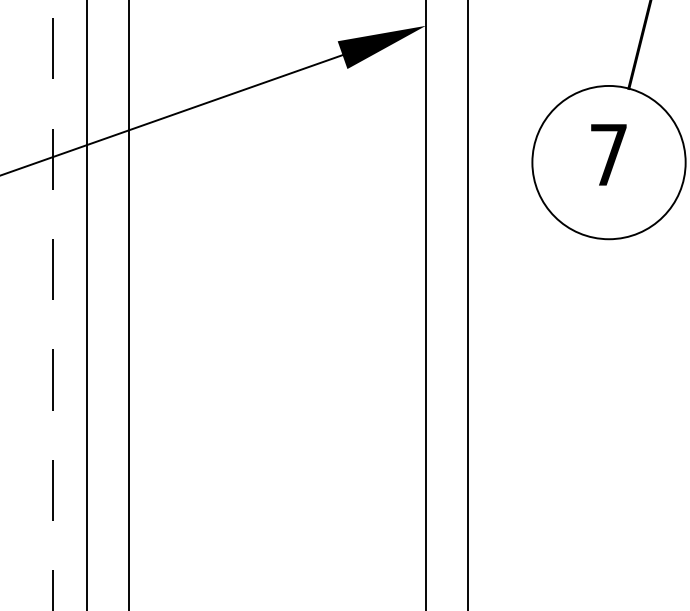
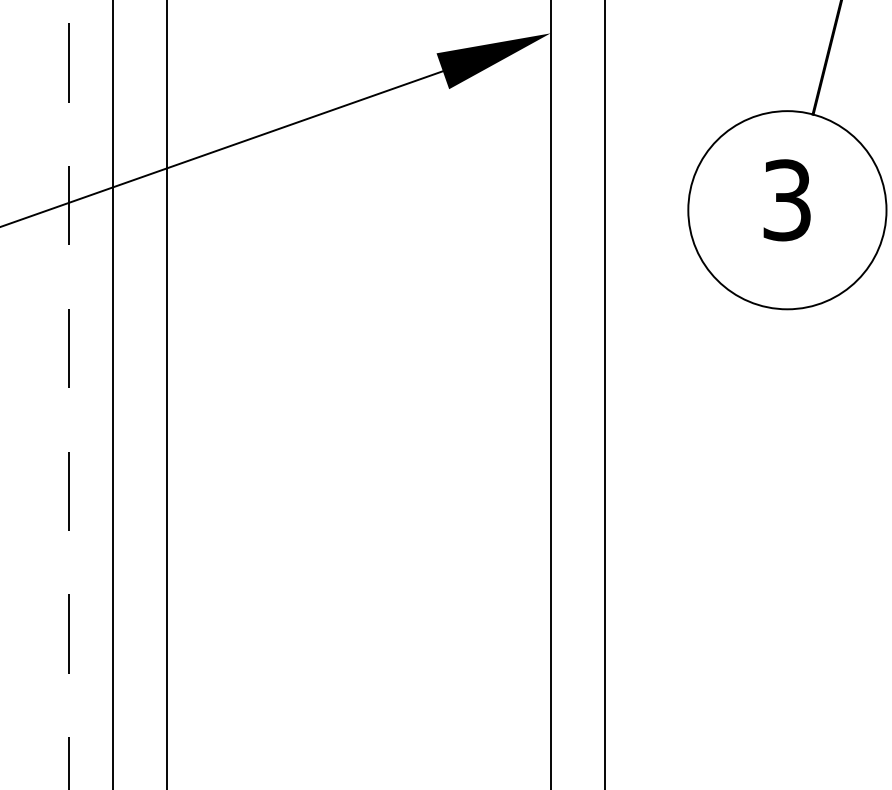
text: (608, 154) -> (786, 199), 7 -> 3

